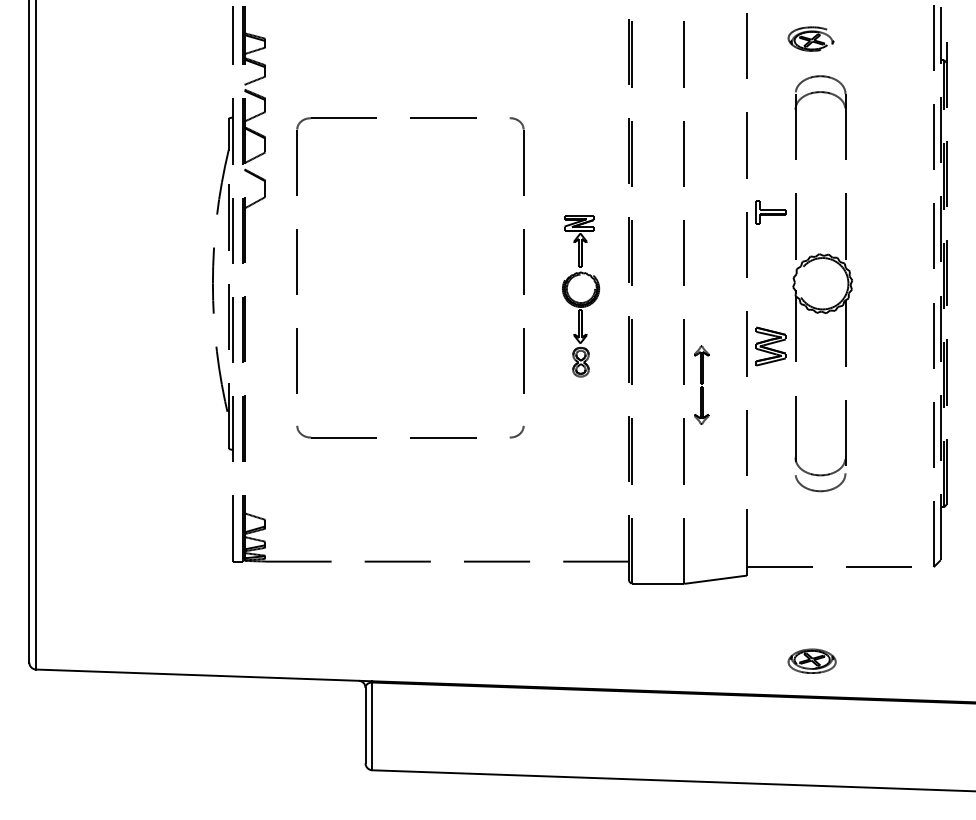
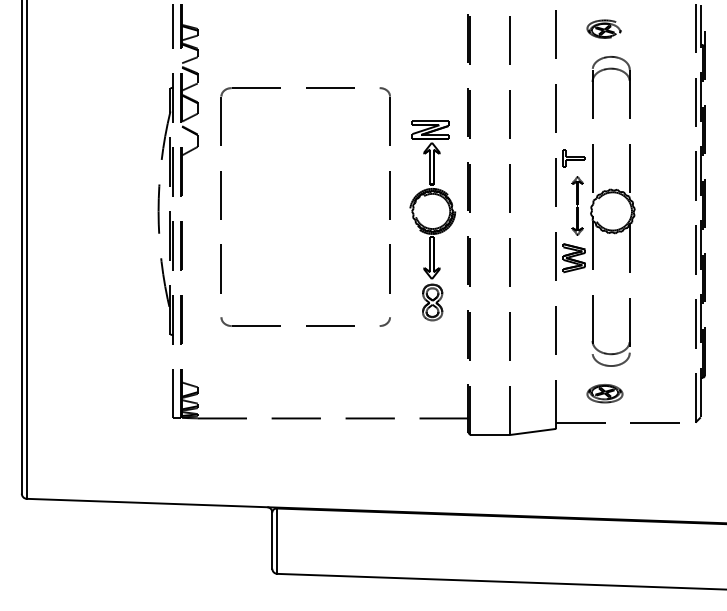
part: (580, 295) -> (432, 220), size x1.67
part: (701, 384) -> (577, 205), moved
part: (811, 661) -> (604, 393), moved

